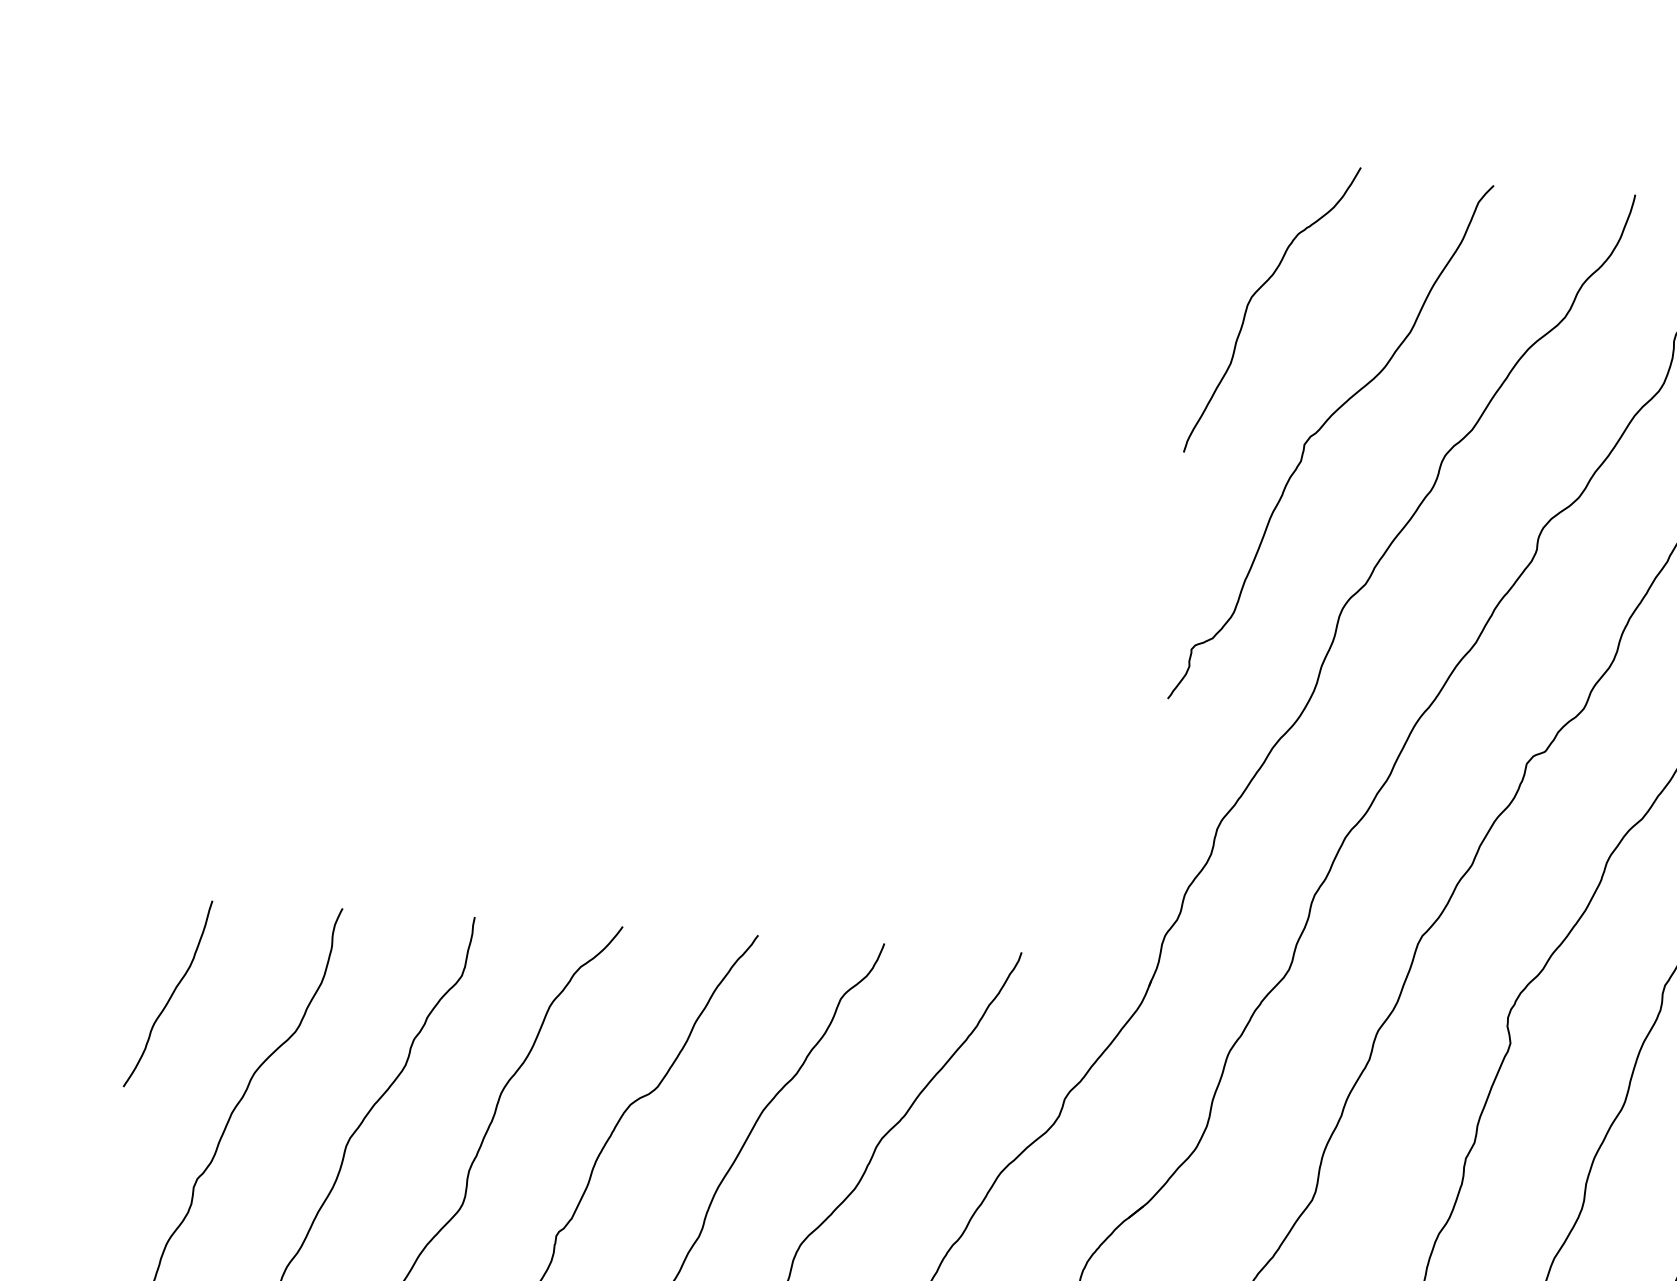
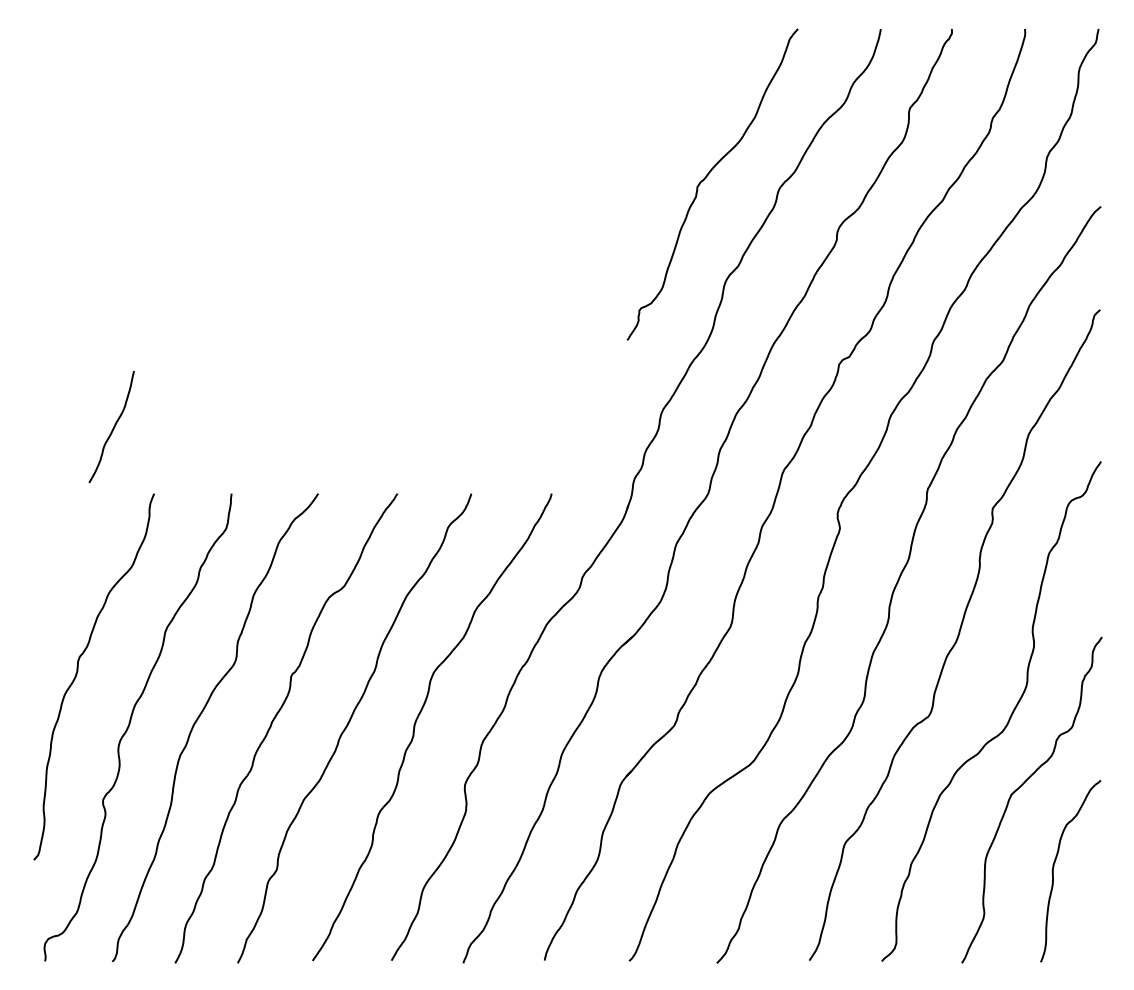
curve: (1252, 301) -> (661, 105), removed
curve: (169, 996) -> (112, 428), moved

